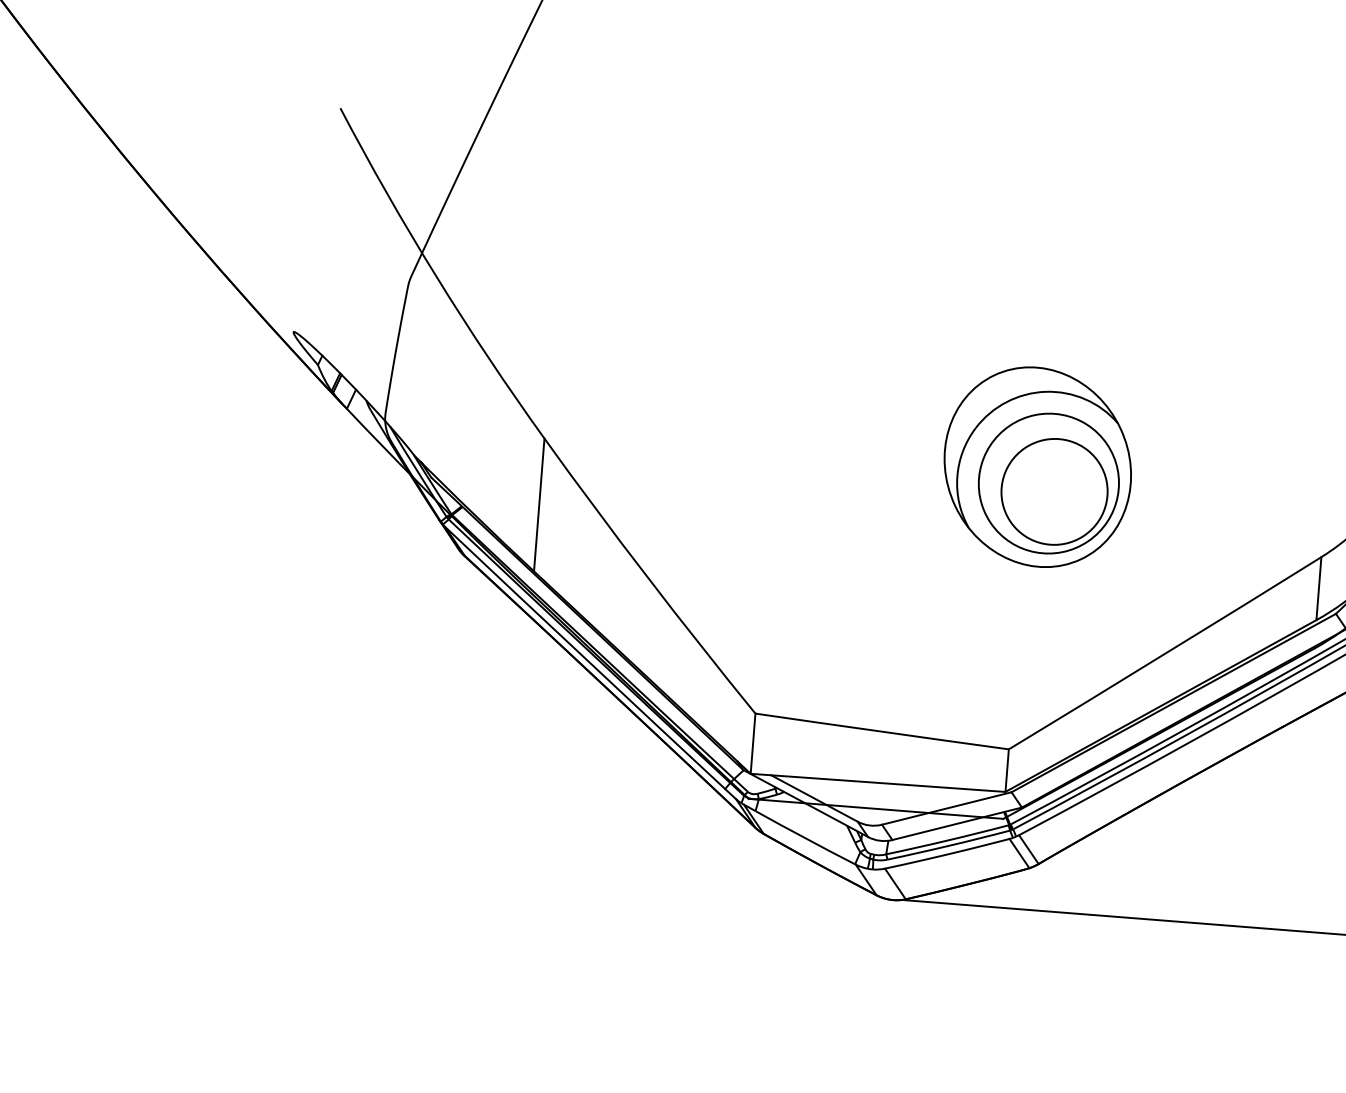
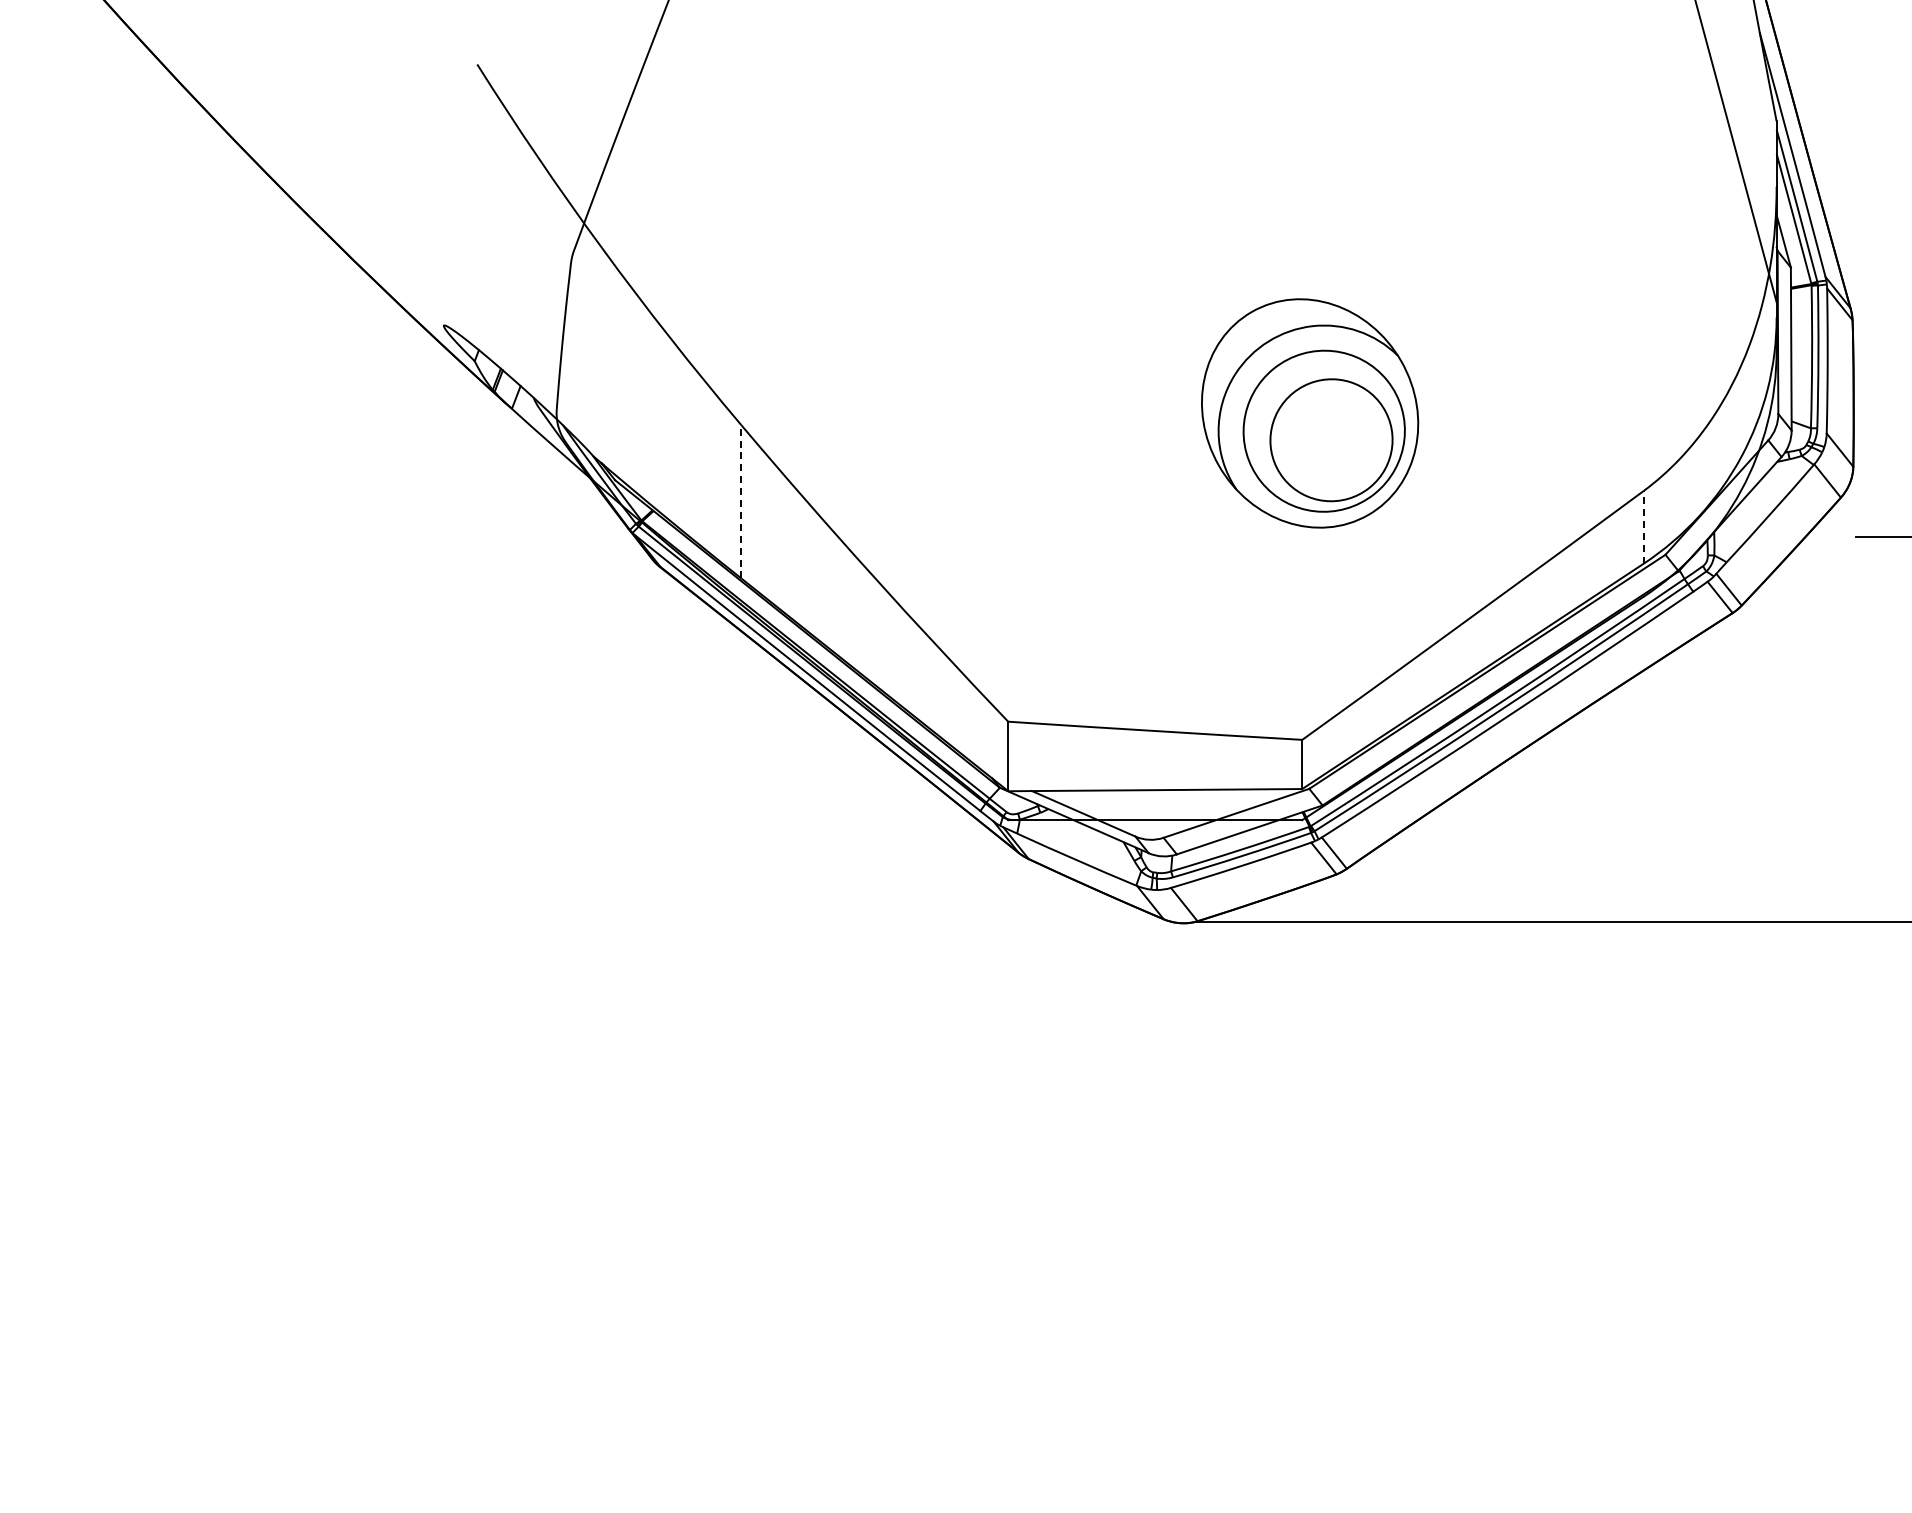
line: (539, 504) -> (741, 501), solid -> dashed
line: (1318, 587) -> (1643, 526), solid -> dashed

